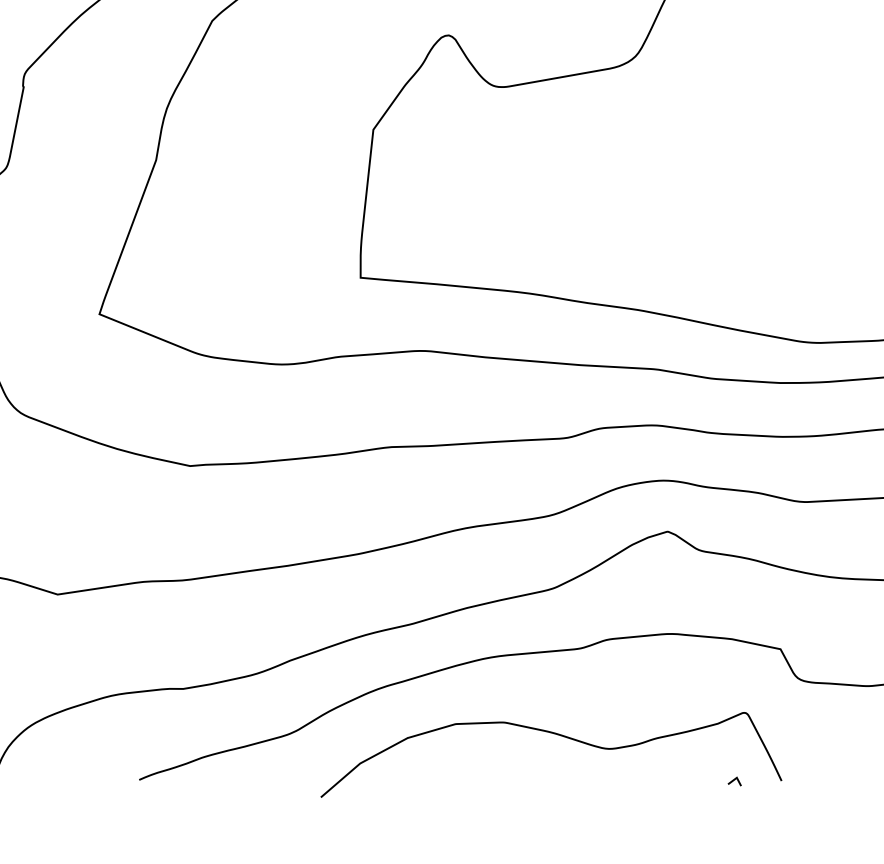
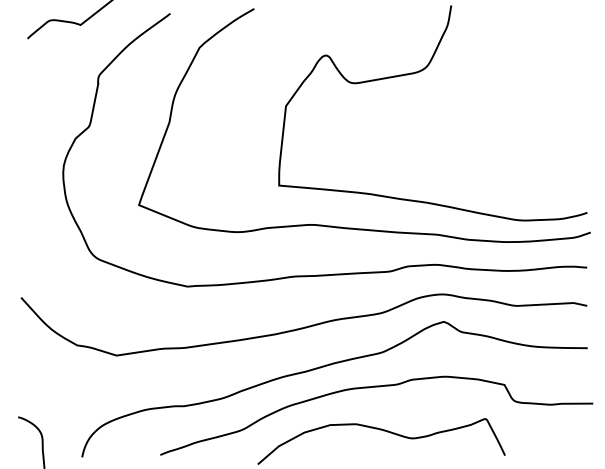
line: (733, 780) -> (479, 455), removed

